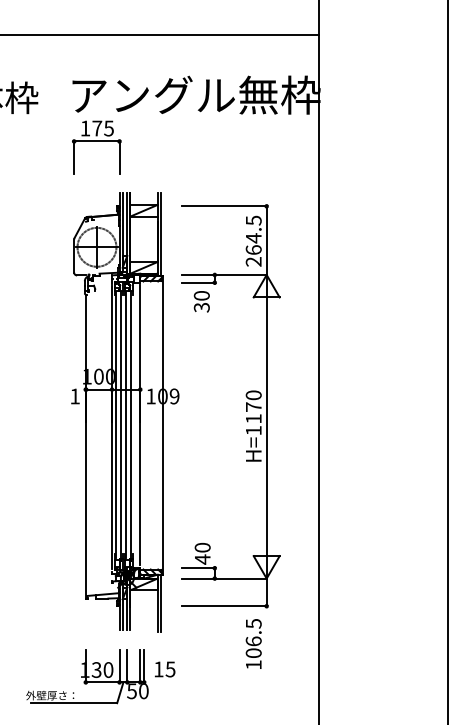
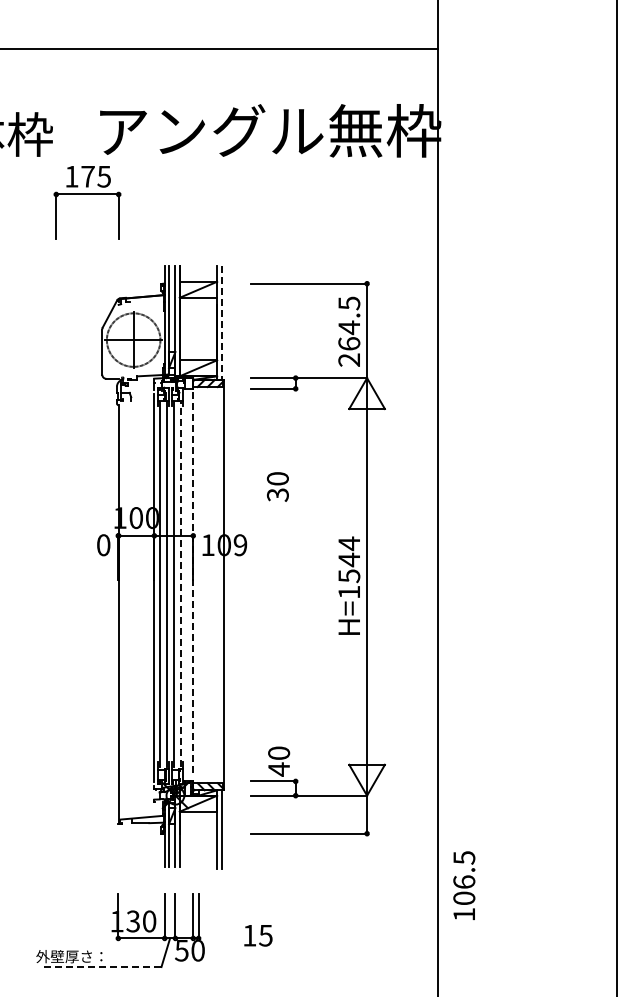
part: (96, 141) -> (87, 194), moved
line: (160, 235) -> (221, 323), solid -> dashed
text: (201, 301) -> (277, 486), moved
text: (75, 396) -> (103, 545), 1 -> 0
text: (253, 406) -> (349, 559), H=1170 -> H=1544
line: (131, 425) -> (180, 584), solid -> dashed
line: (140, 425) -> (193, 584), solid -> dashed
text: (253, 643) -> (464, 885), moved
text: (165, 669) -> (258, 935), moved
line: (73, 703) -> (101, 967), solid -> dashed

